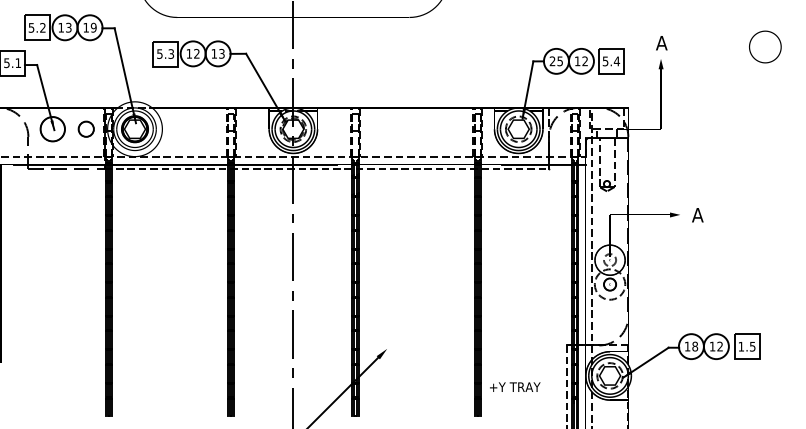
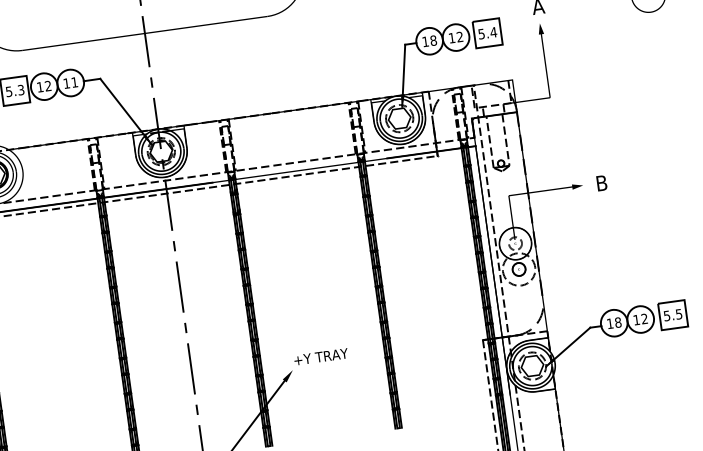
text: (221, 53) -> (74, 82), 13 -> 11
text: (556, 61) -> (429, 41), 25 -> 18
text: (697, 215) -> (601, 183), A -> B
text: (741, 346) -> (667, 315), 1.5 -> 5.5
text: (515, 386) -> (321, 356), moved

